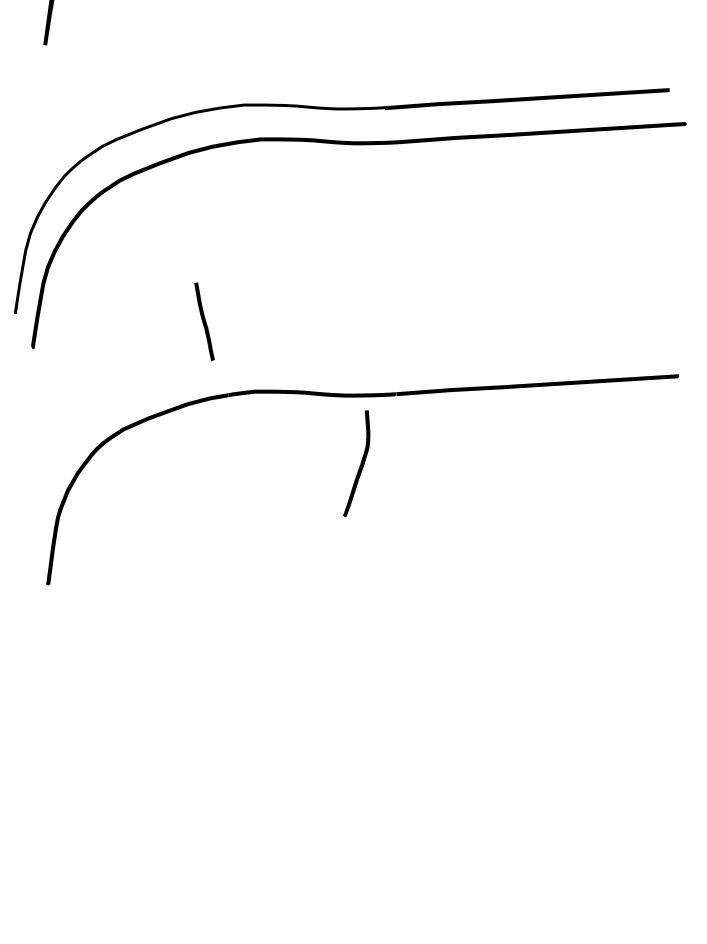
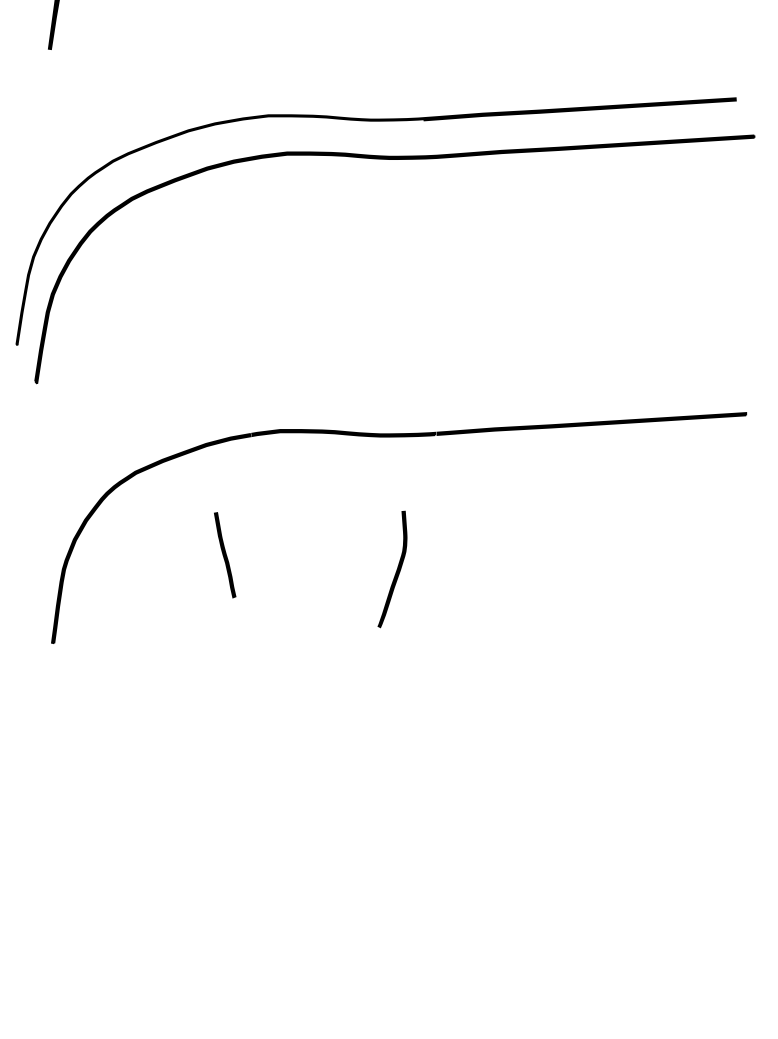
part: (204, 322) -> (225, 555), moved
part: (356, 463) -> (392, 569), moved

